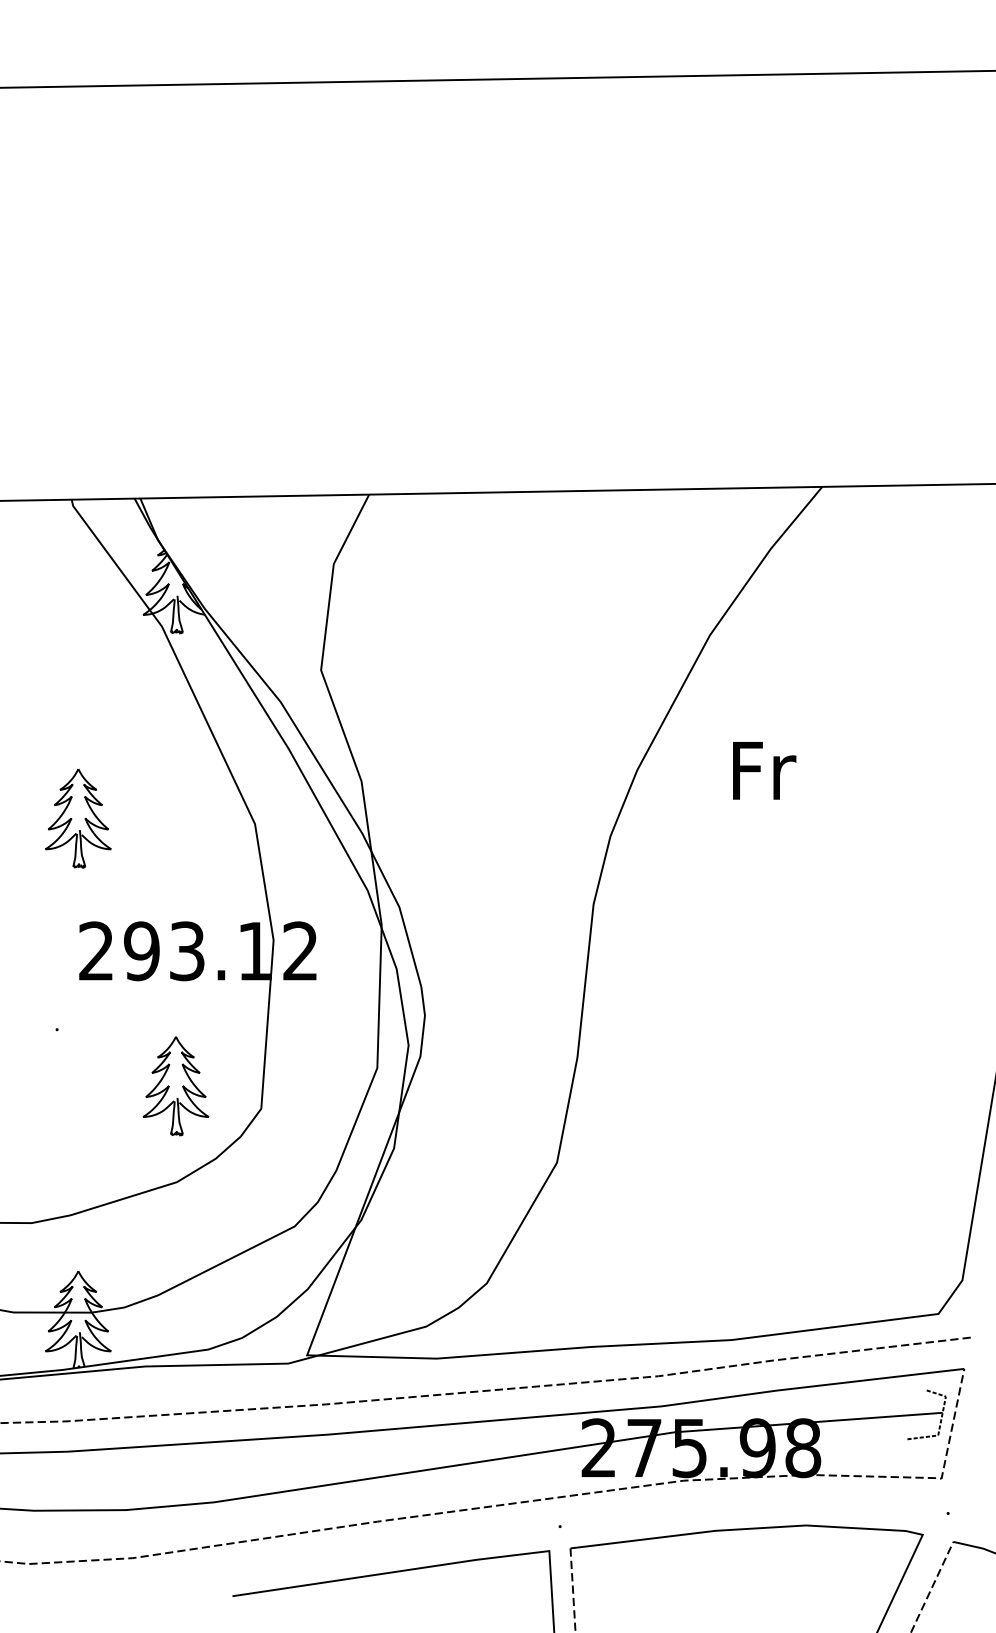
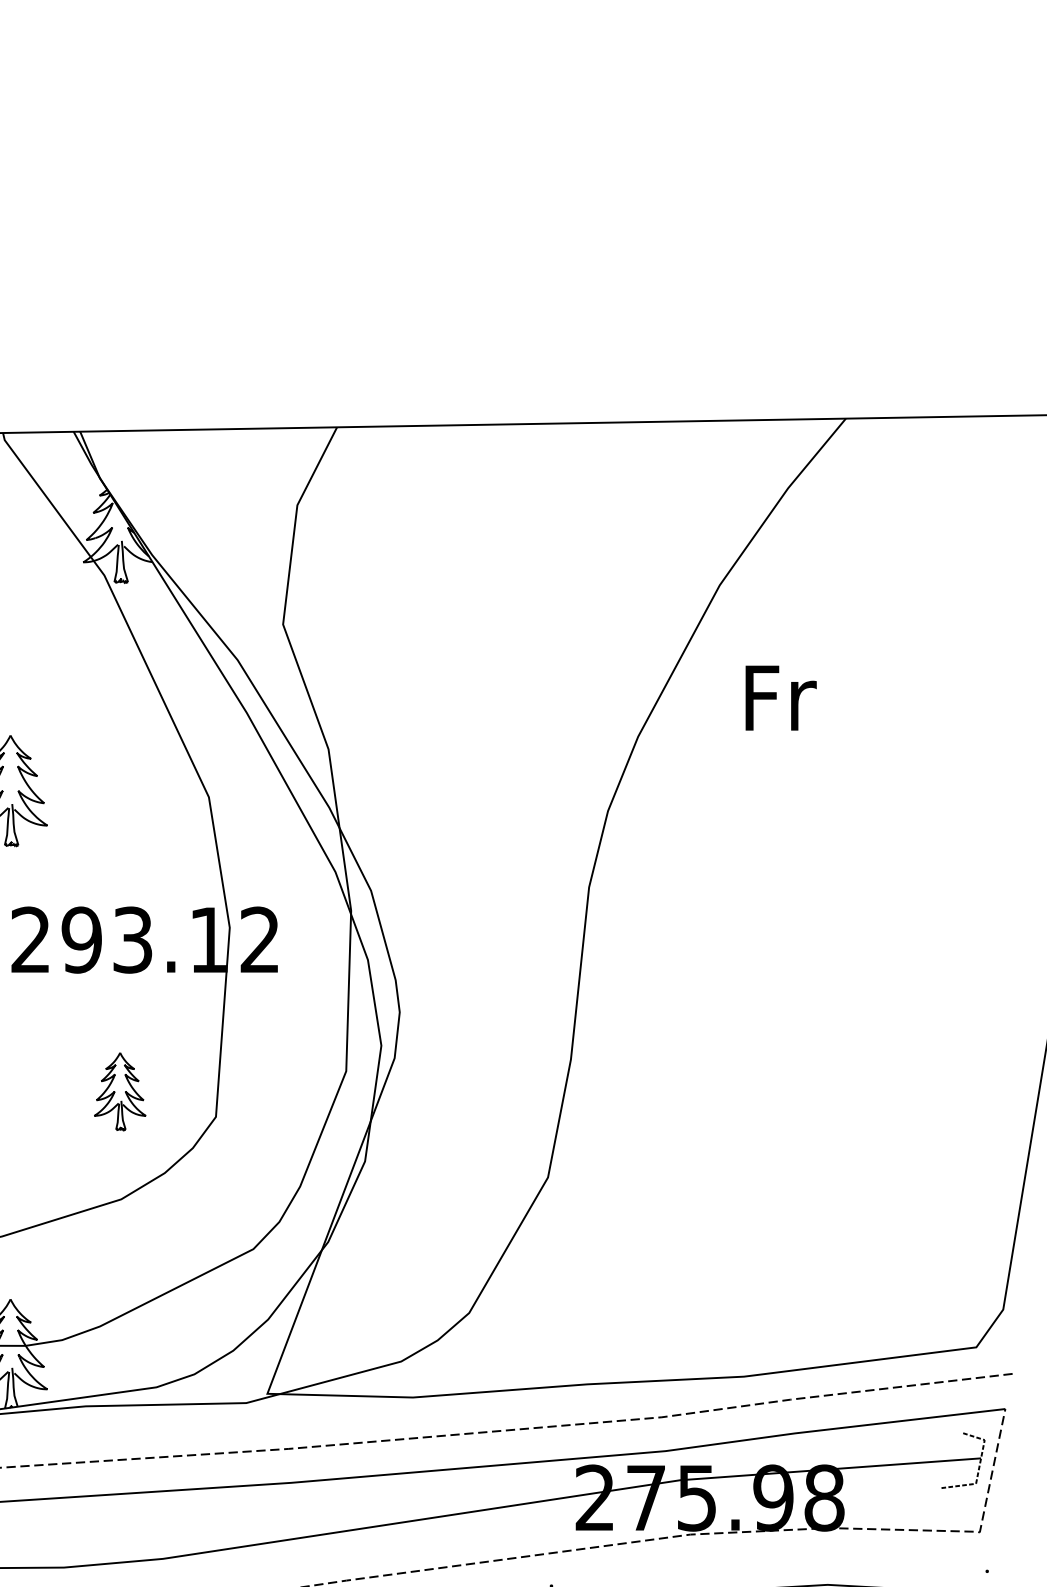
text: (764, 770) -> (781, 697), moved
part: (175, 1086) -> (119, 1091), size x0.7

